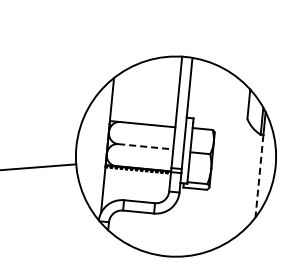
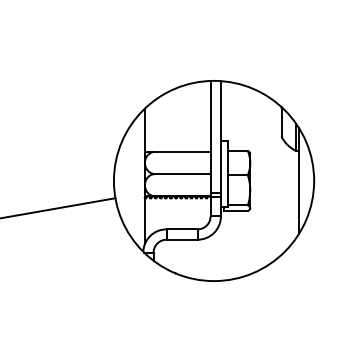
line: (145, 147) -> (182, 174), dashed -> solid
line: (258, 177) -> (298, 193), dashed -> solid

